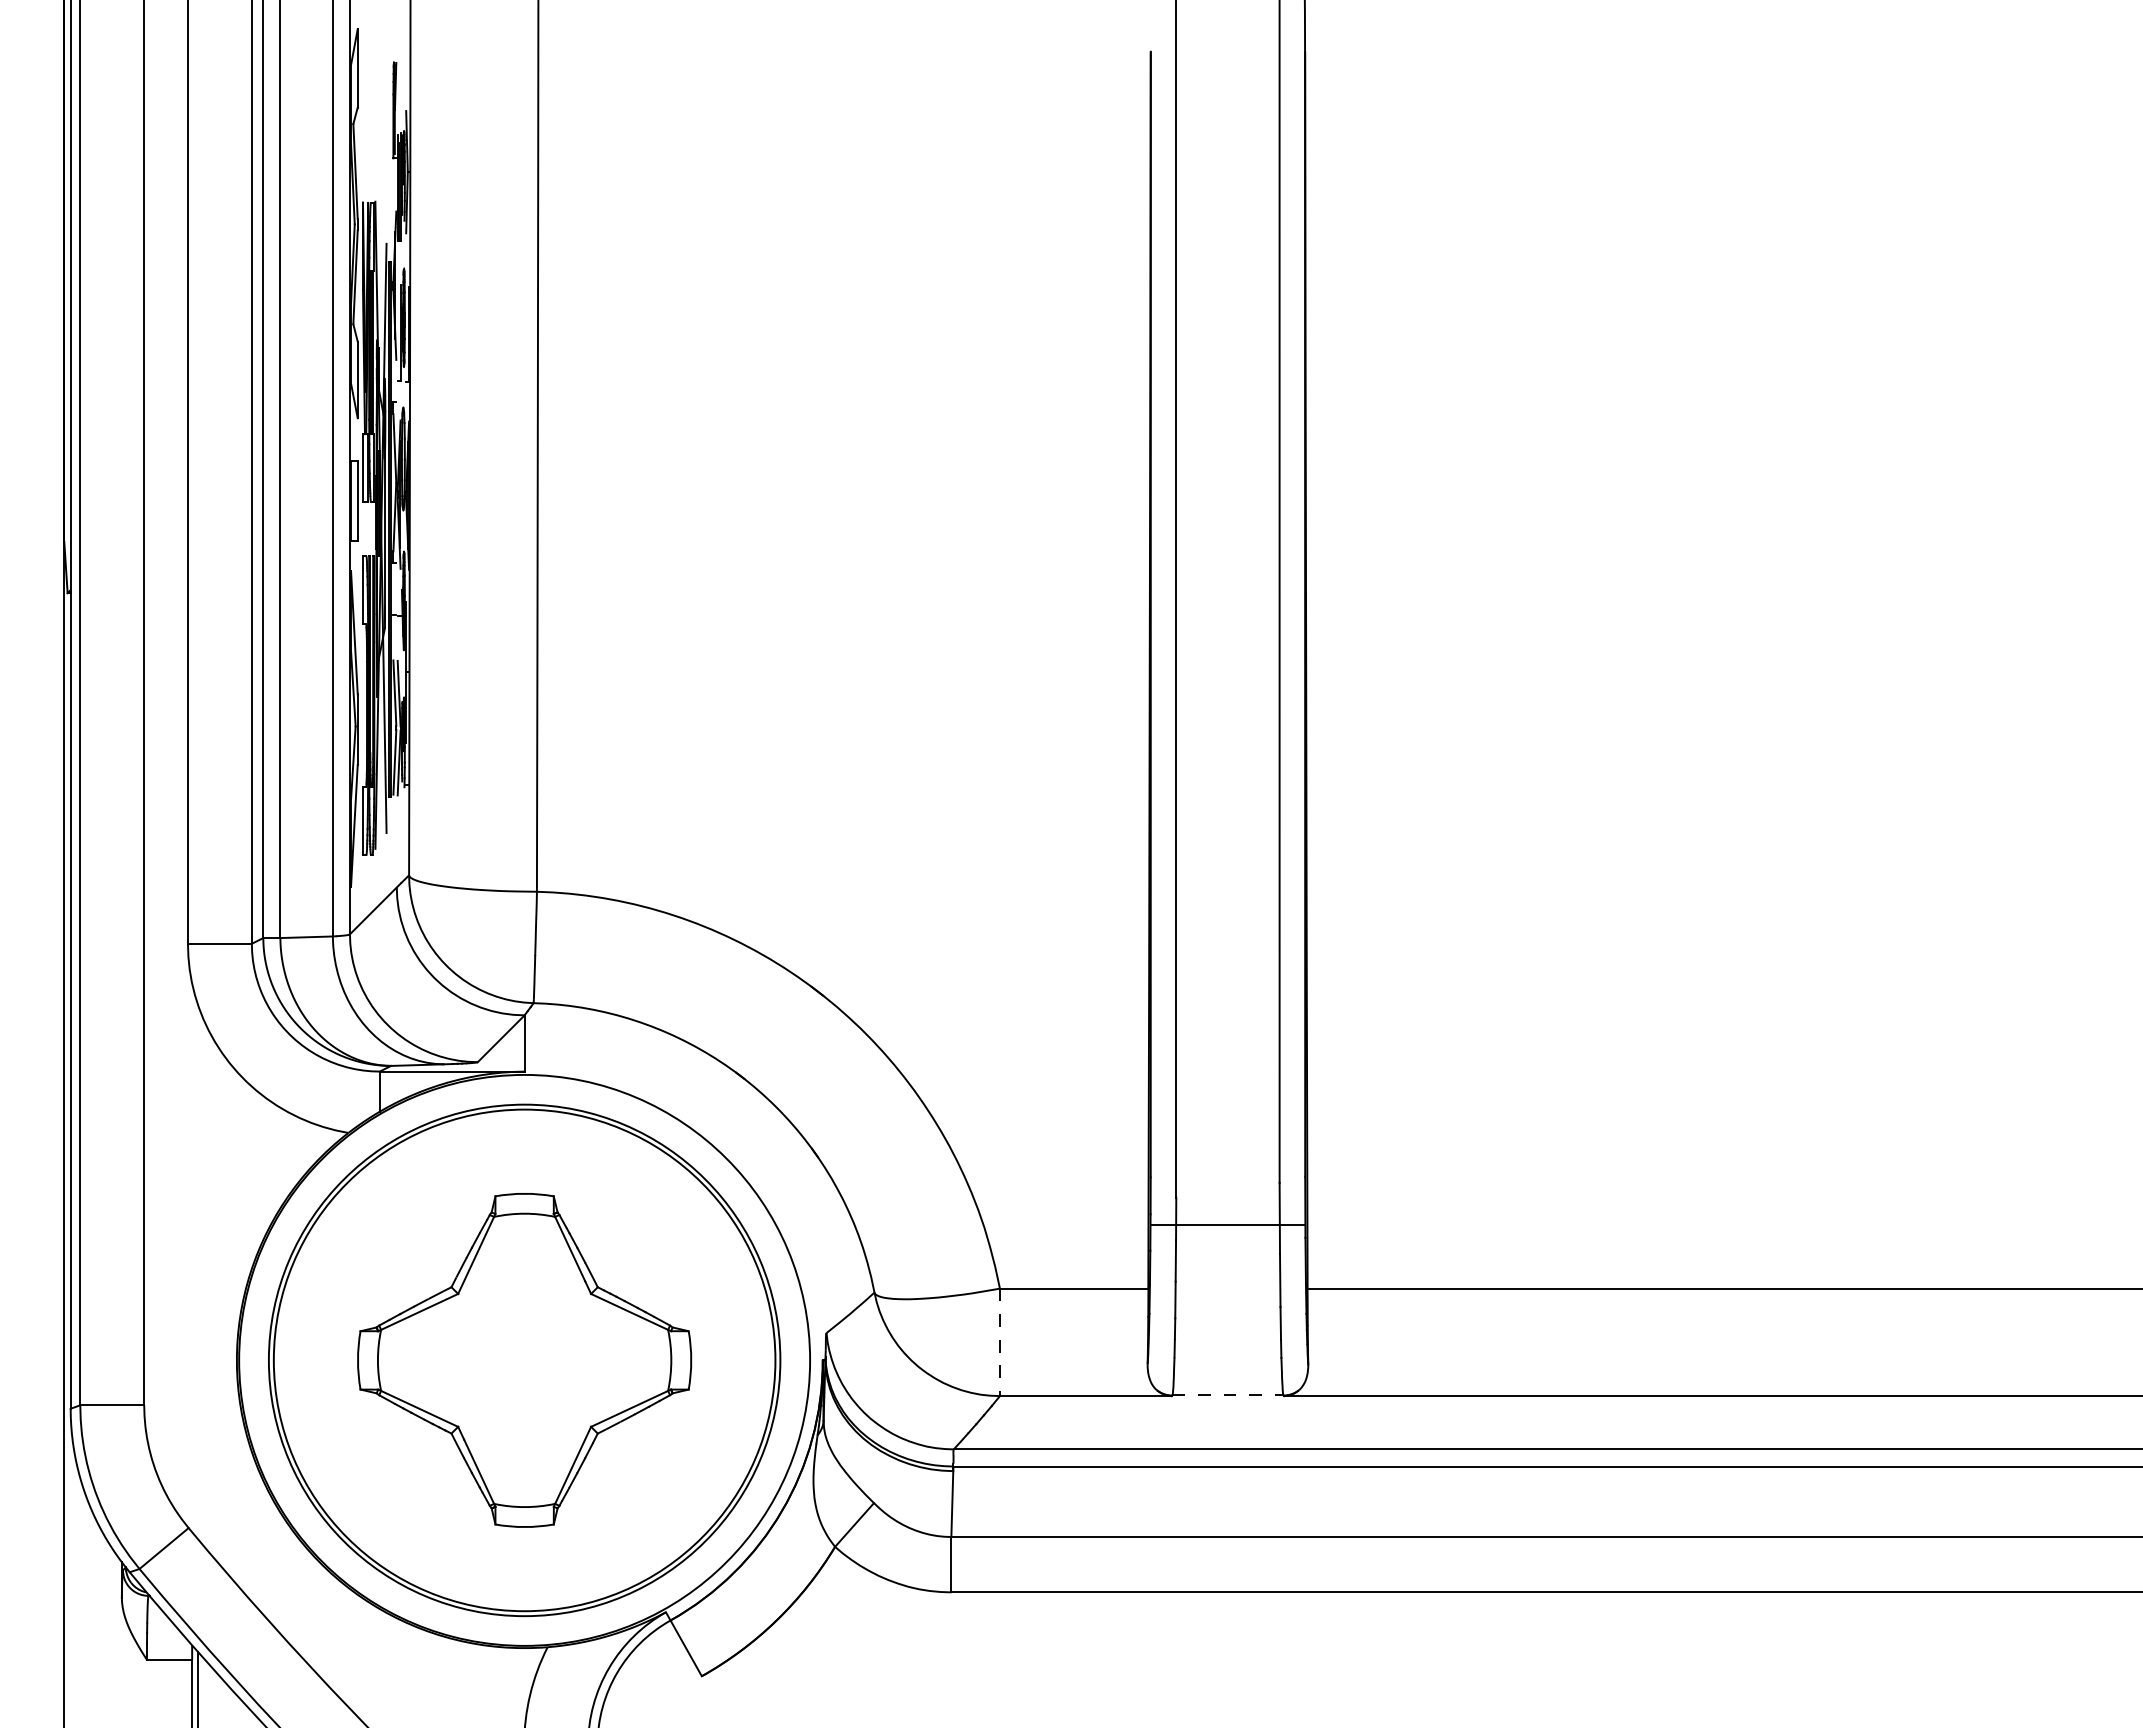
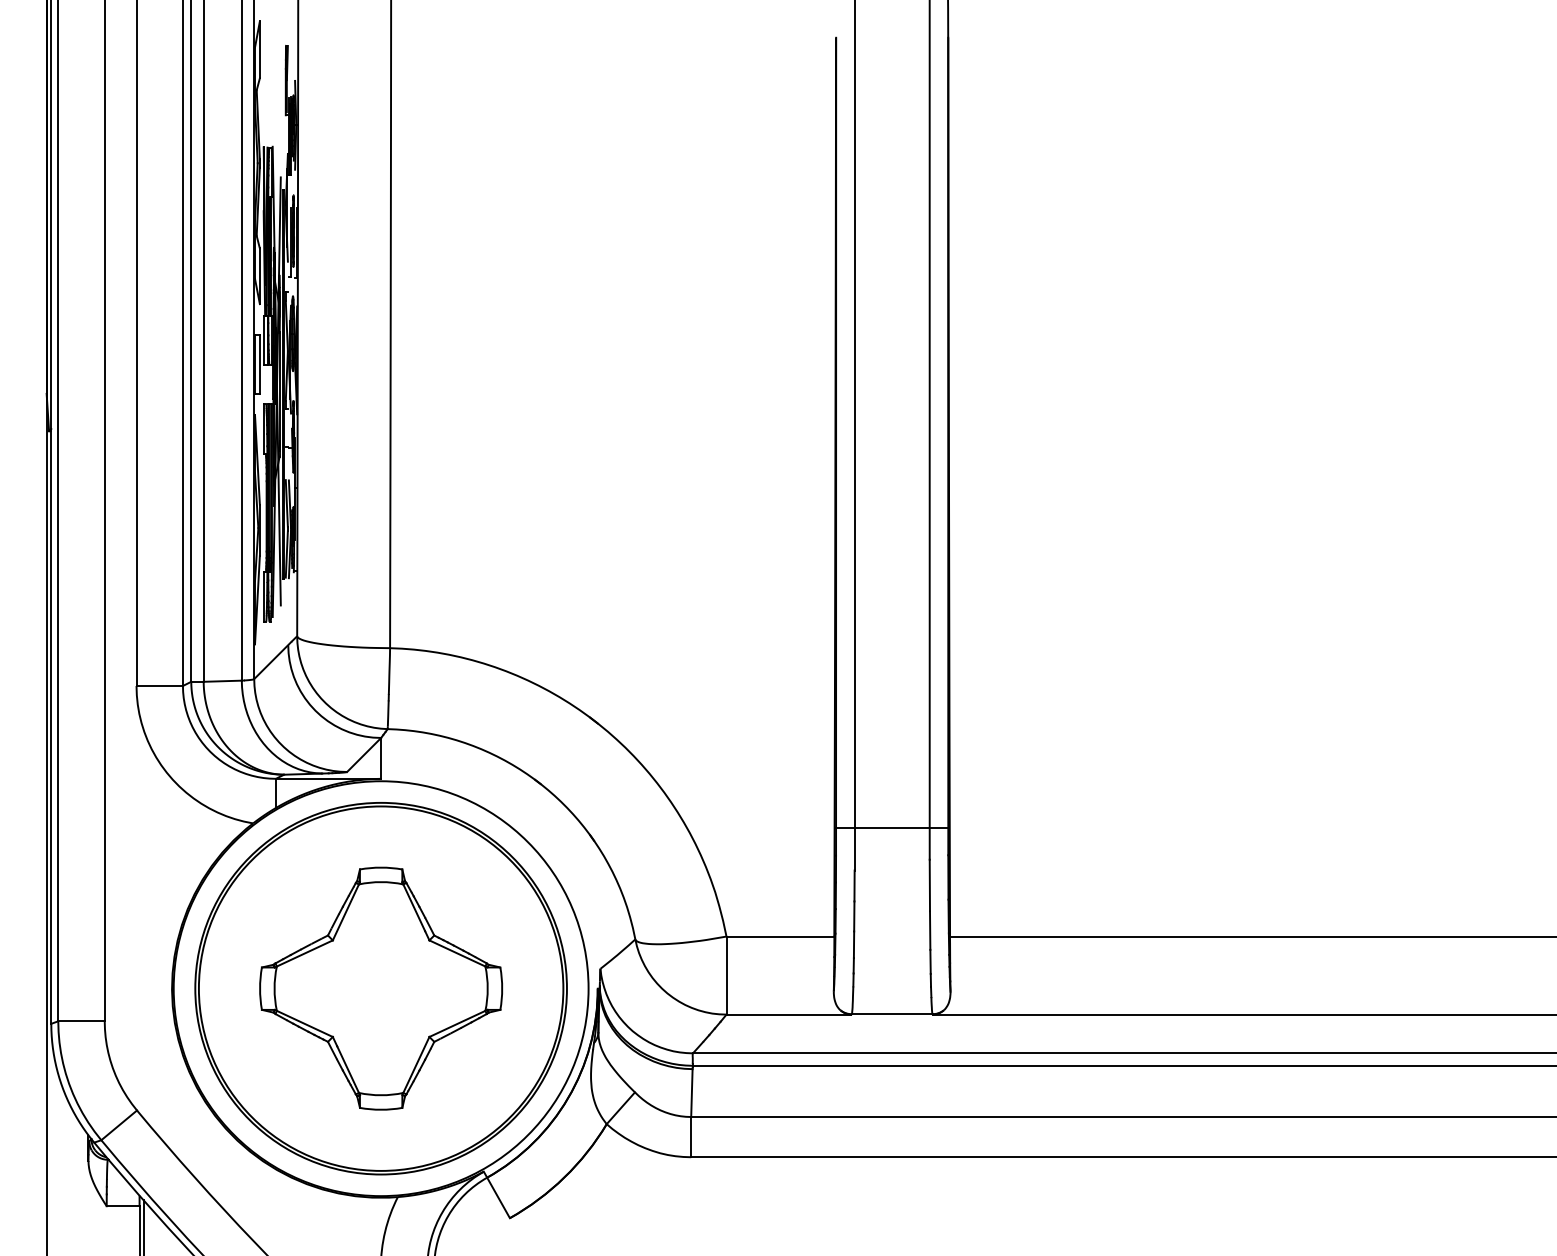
line: (1227, 1224) -> (891, 828), moved
line: (999, 1342) -> (726, 975), dashed -> solid
line: (1228, 1395) -> (892, 1014), dashed -> solid

